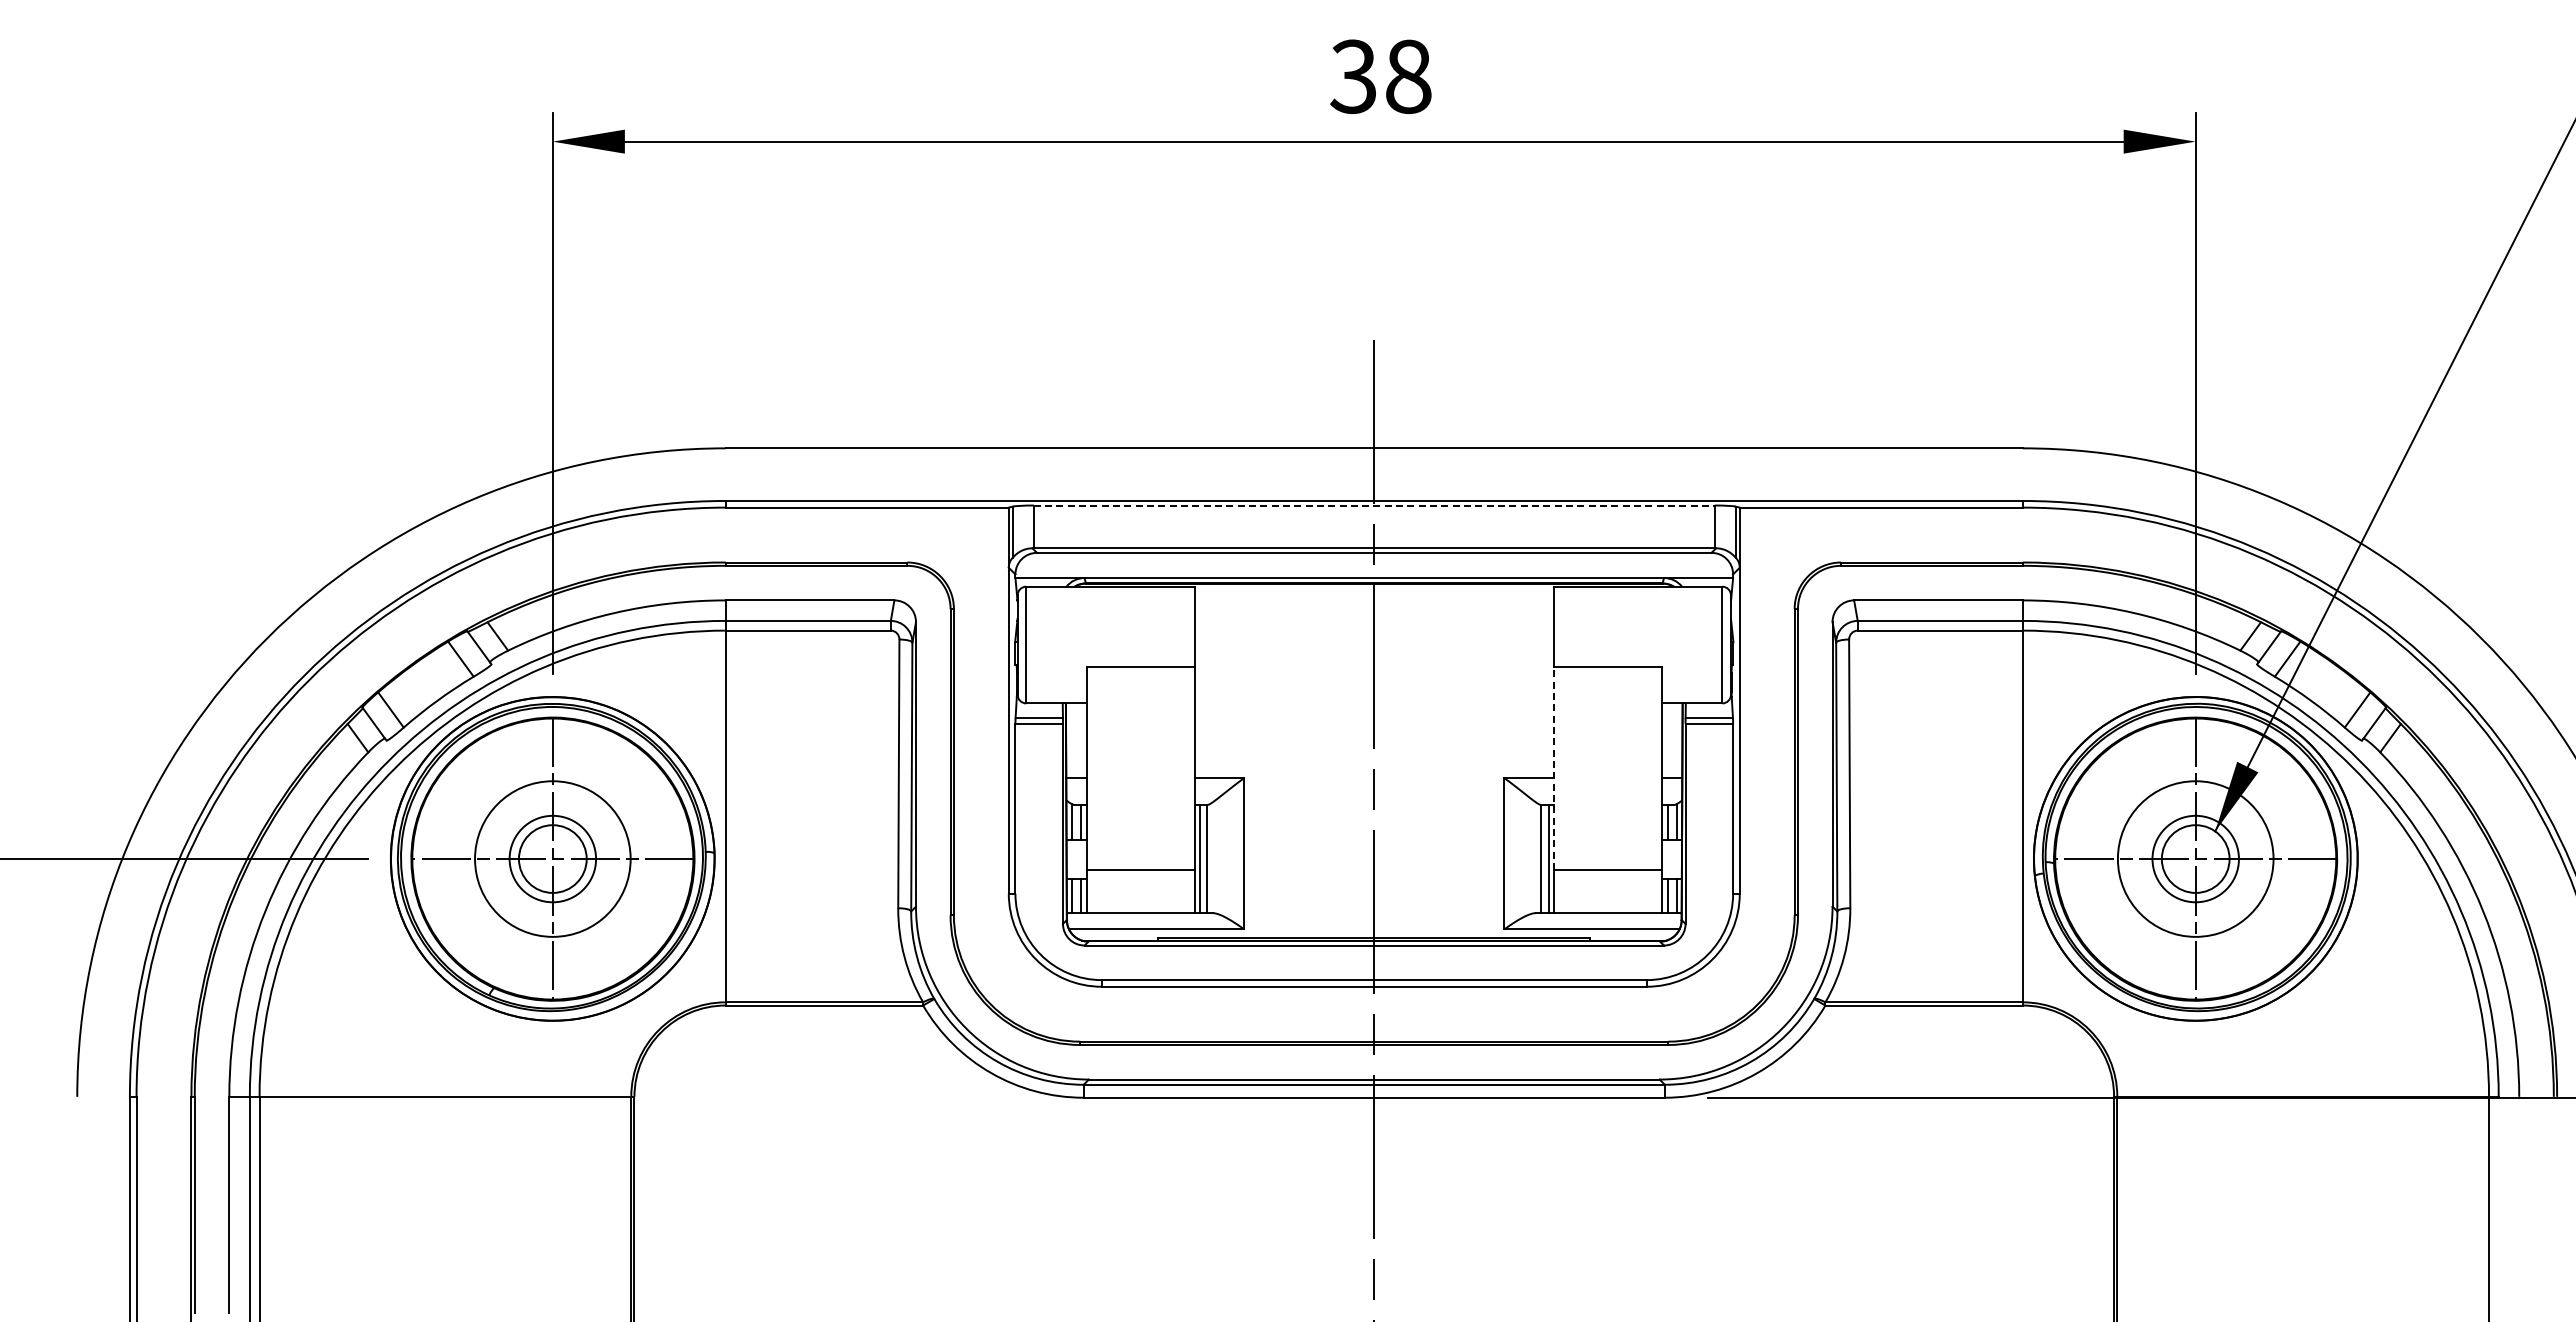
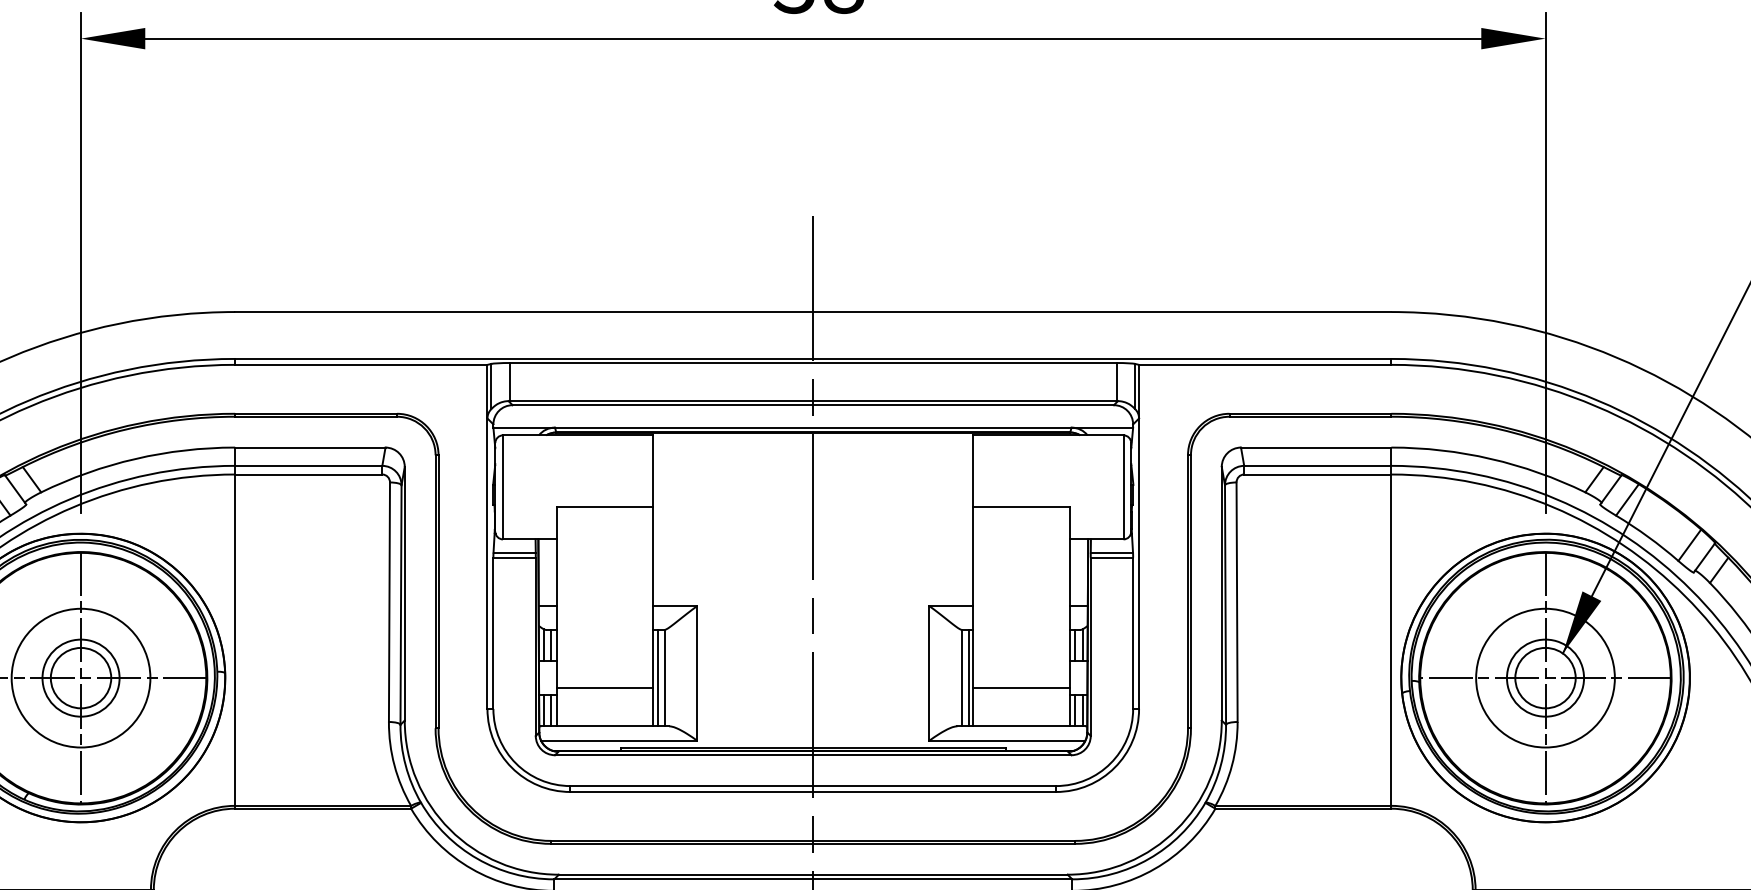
line: (1374, 505) -> (813, 362), dashed -> solid
line: (1553, 767) -> (973, 596), dashed -> solid

